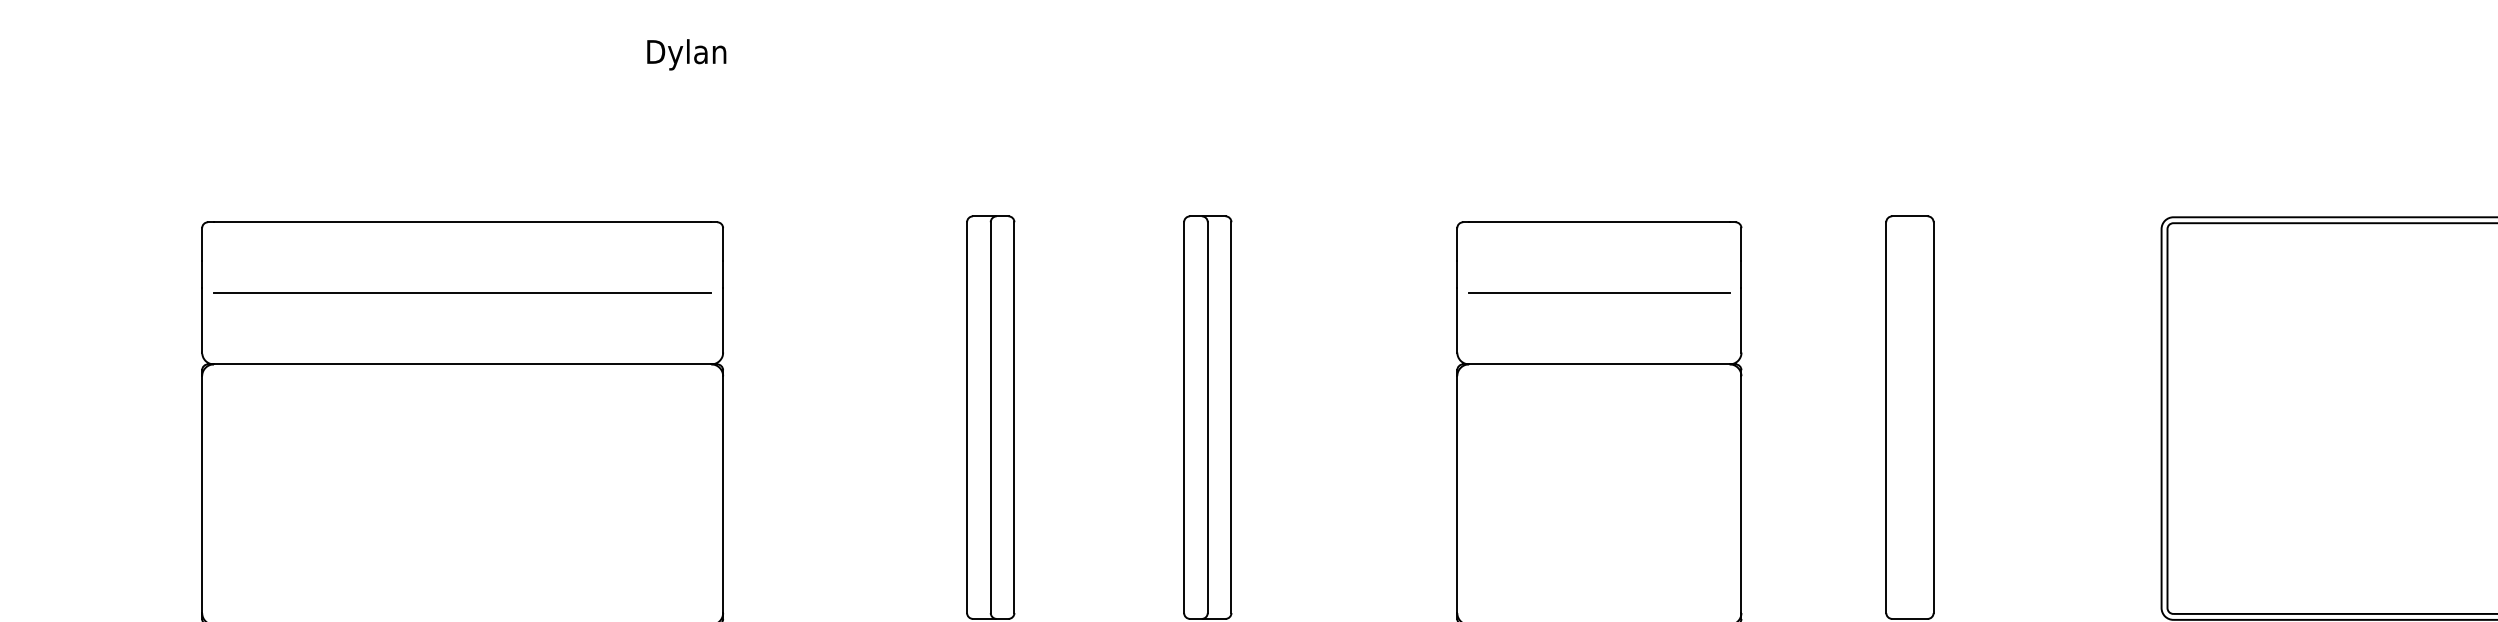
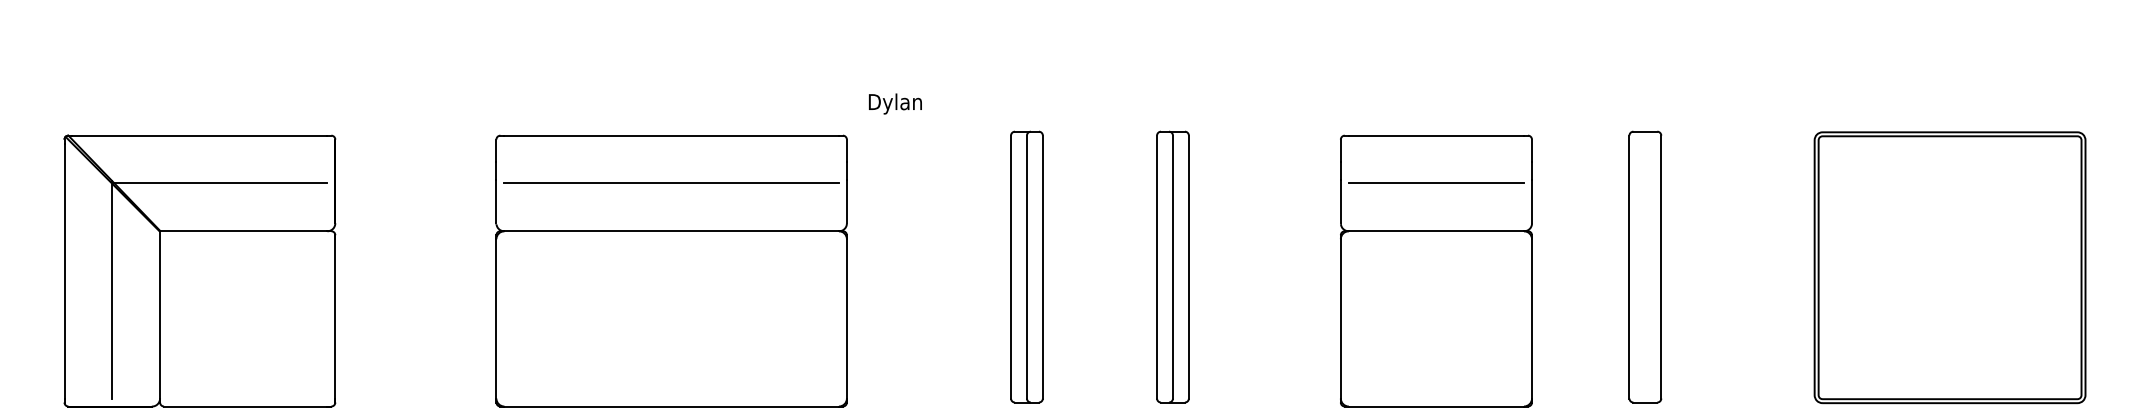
text: (686, 54) -> (895, 103), moved

